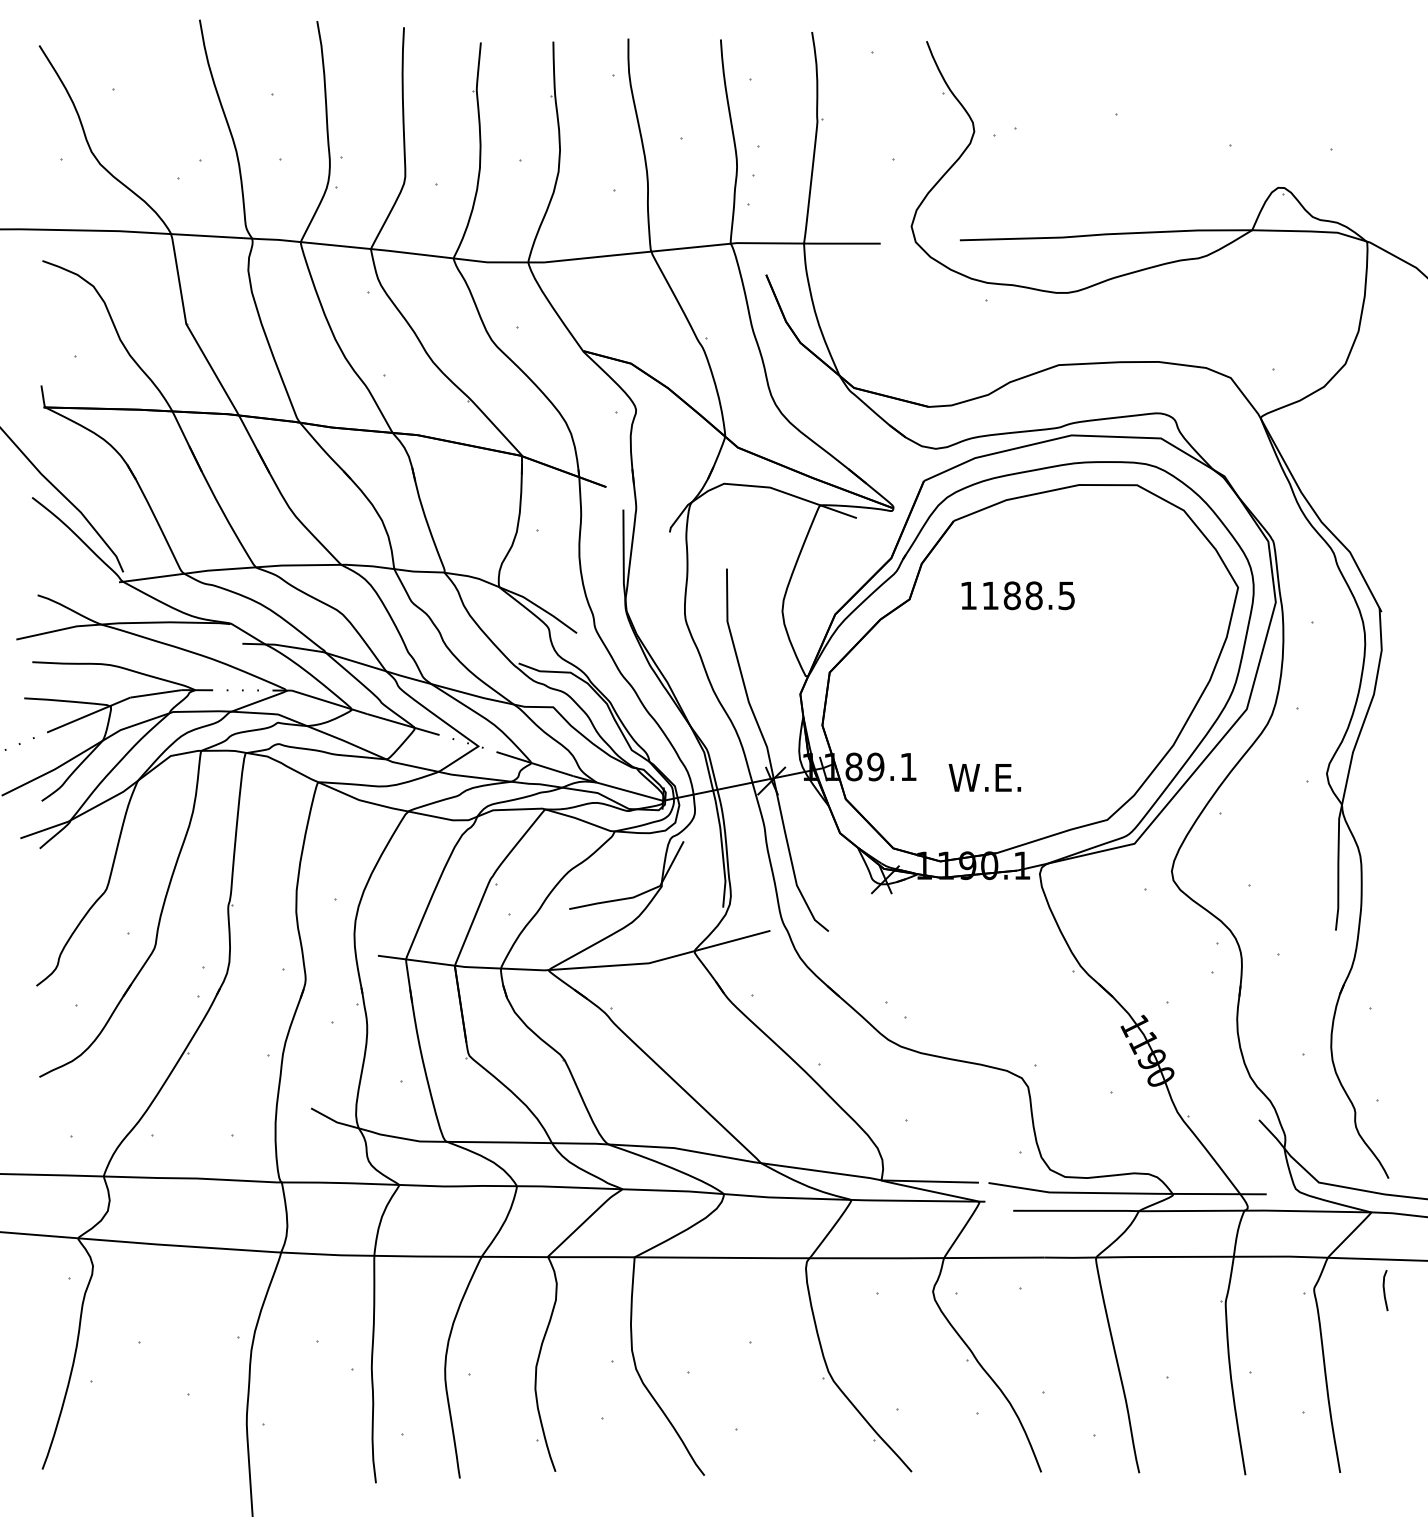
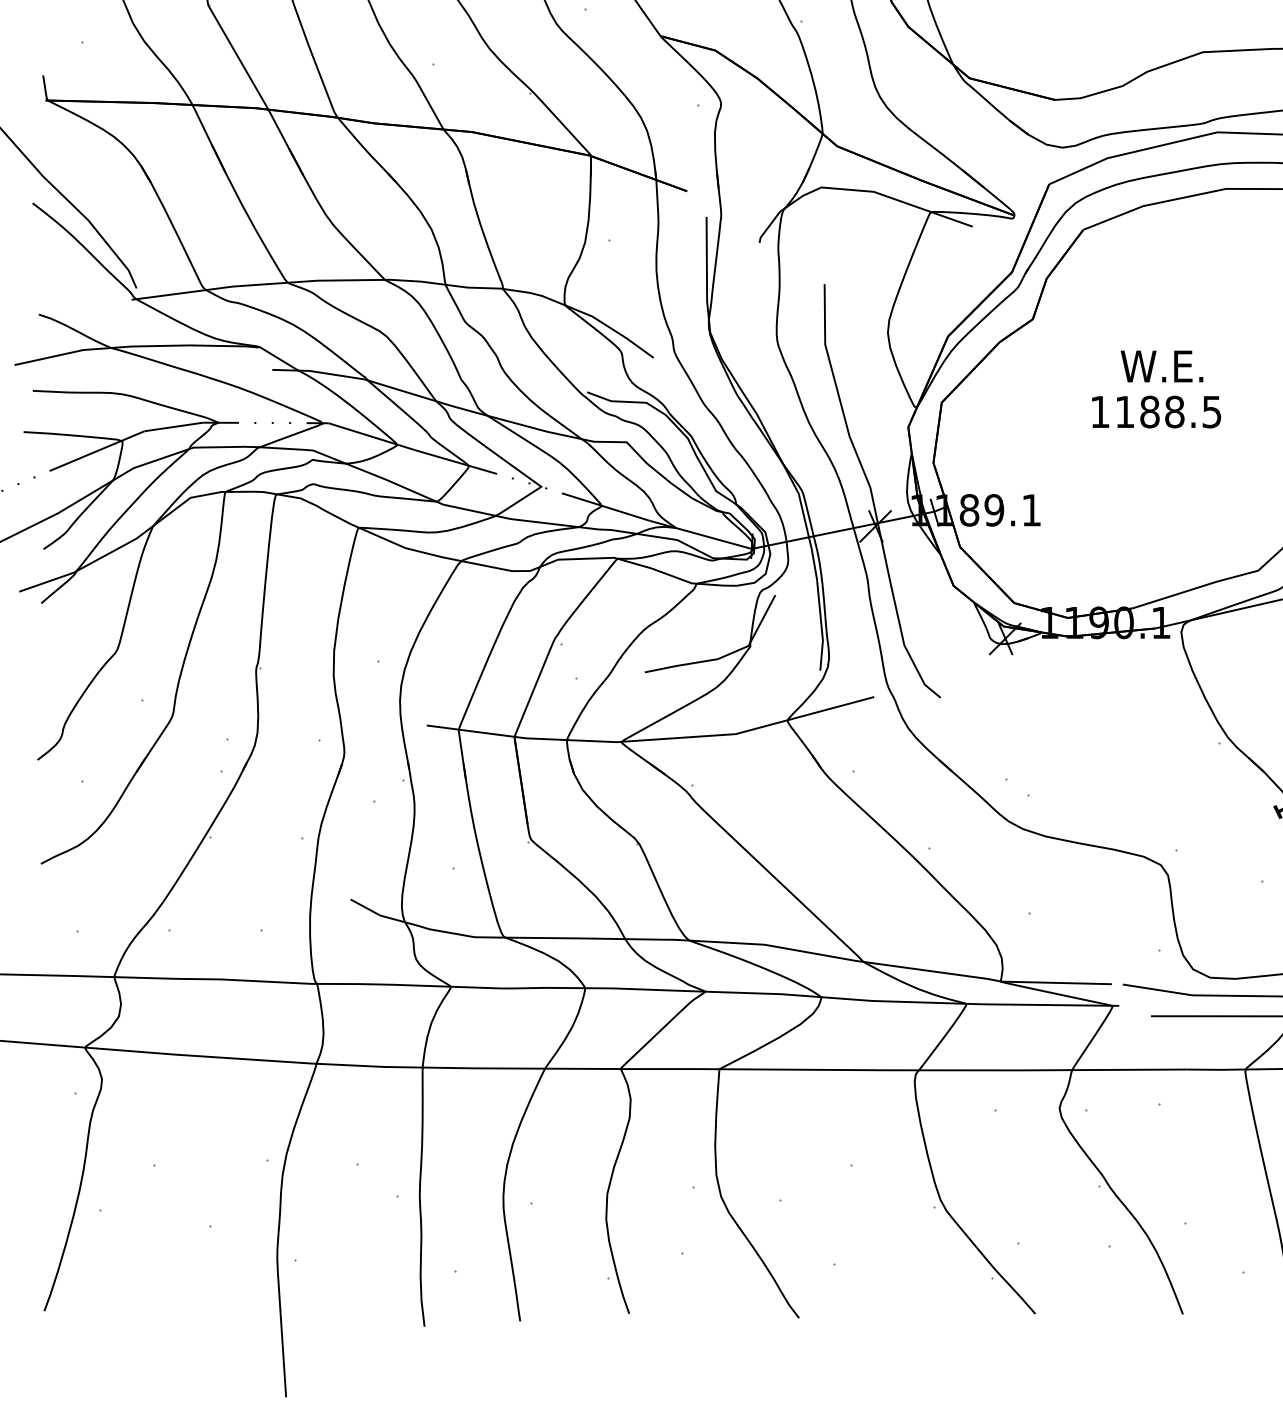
text: (1017, 595) -> (1155, 411), moved
text: (984, 777) -> (1161, 366), moved

